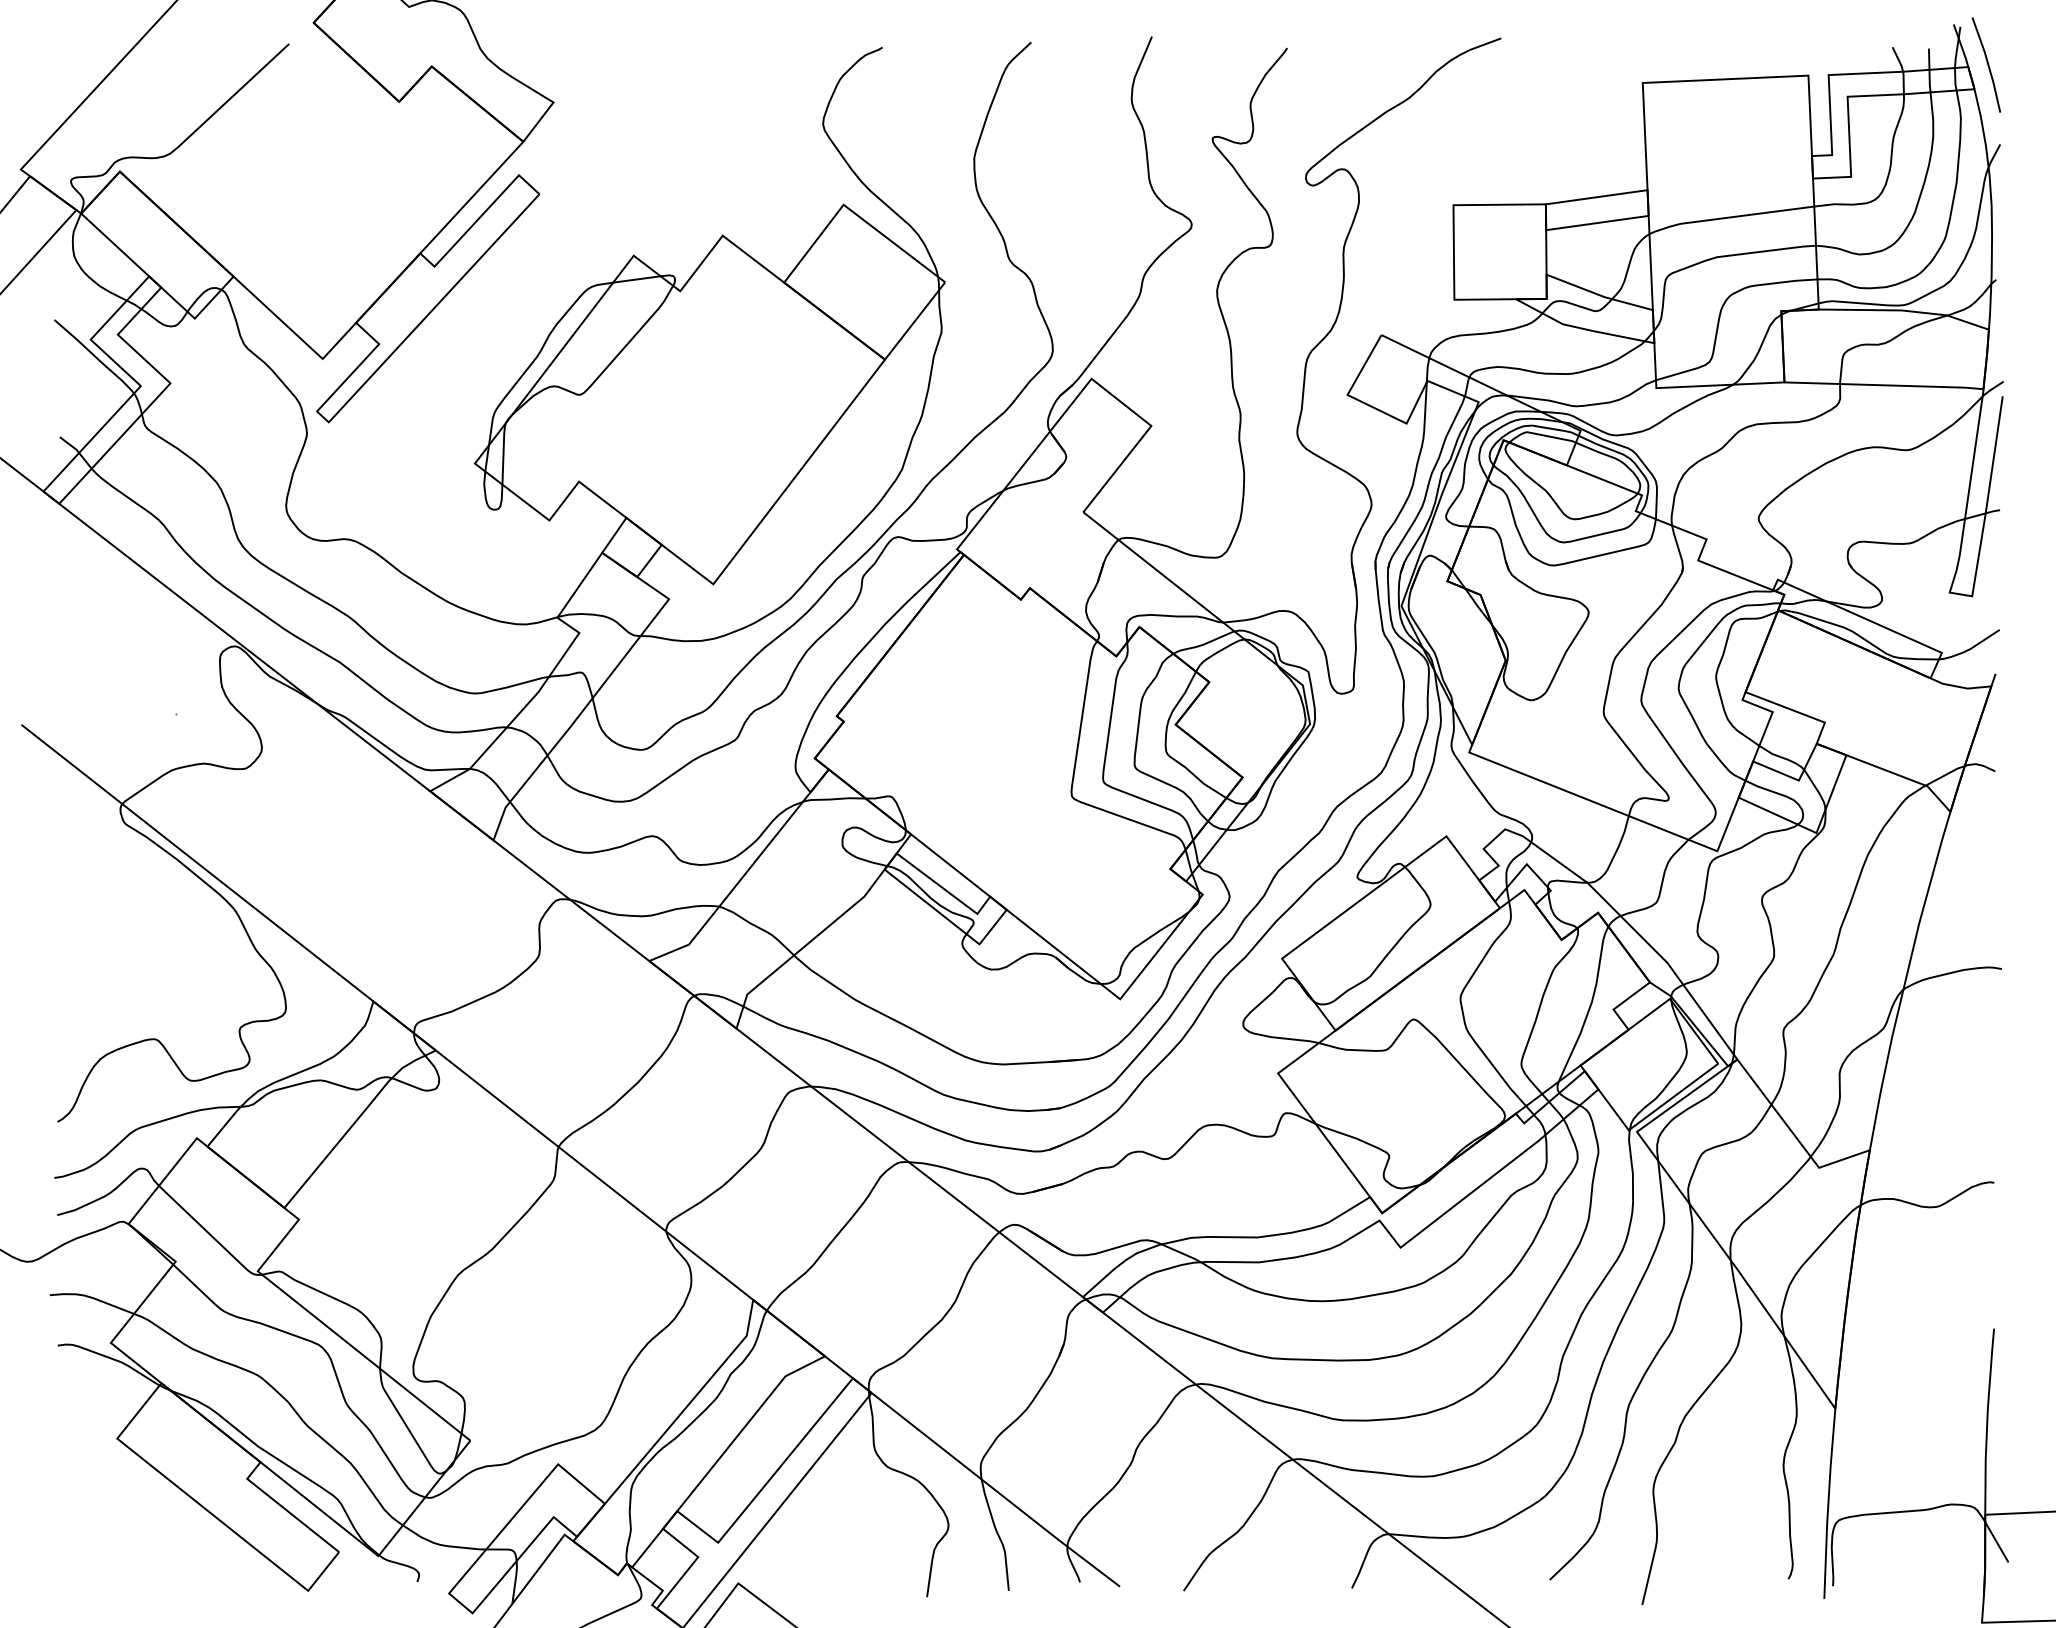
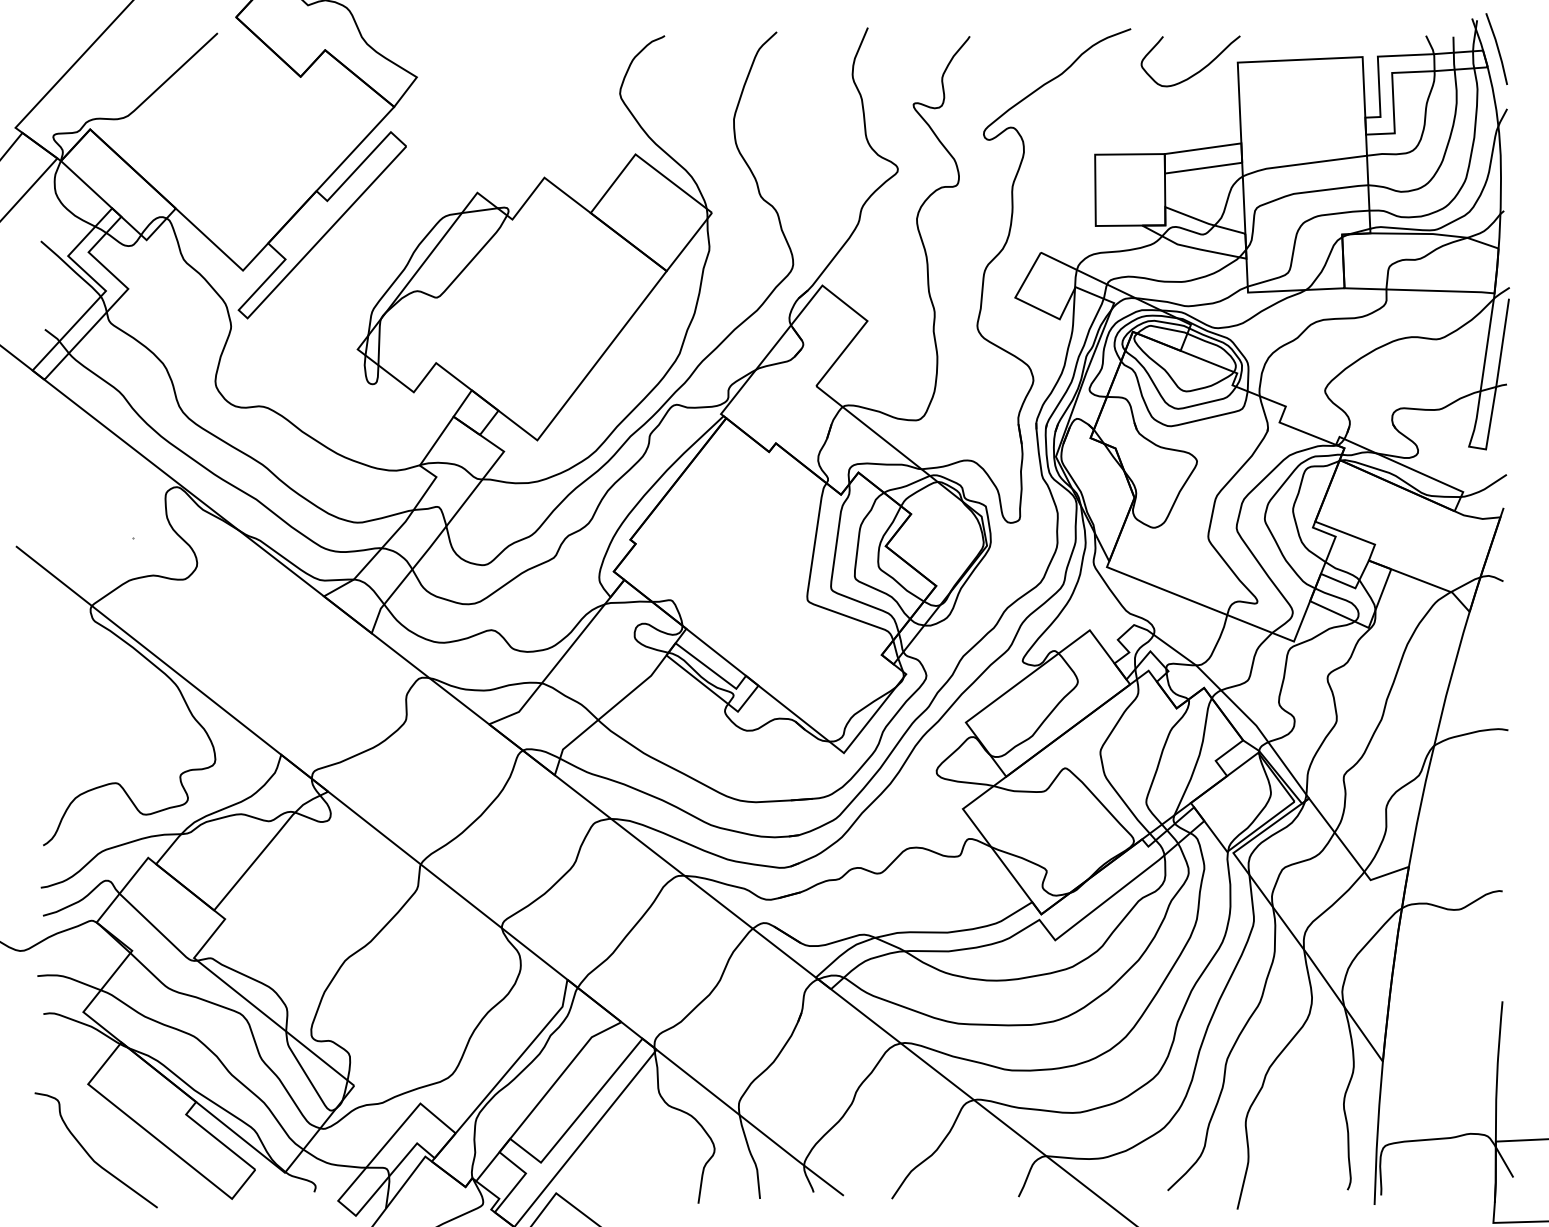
curve: (1589, 94) -> (1197, 71), added
curve: (120, 1533) -> (90, 1155), added

